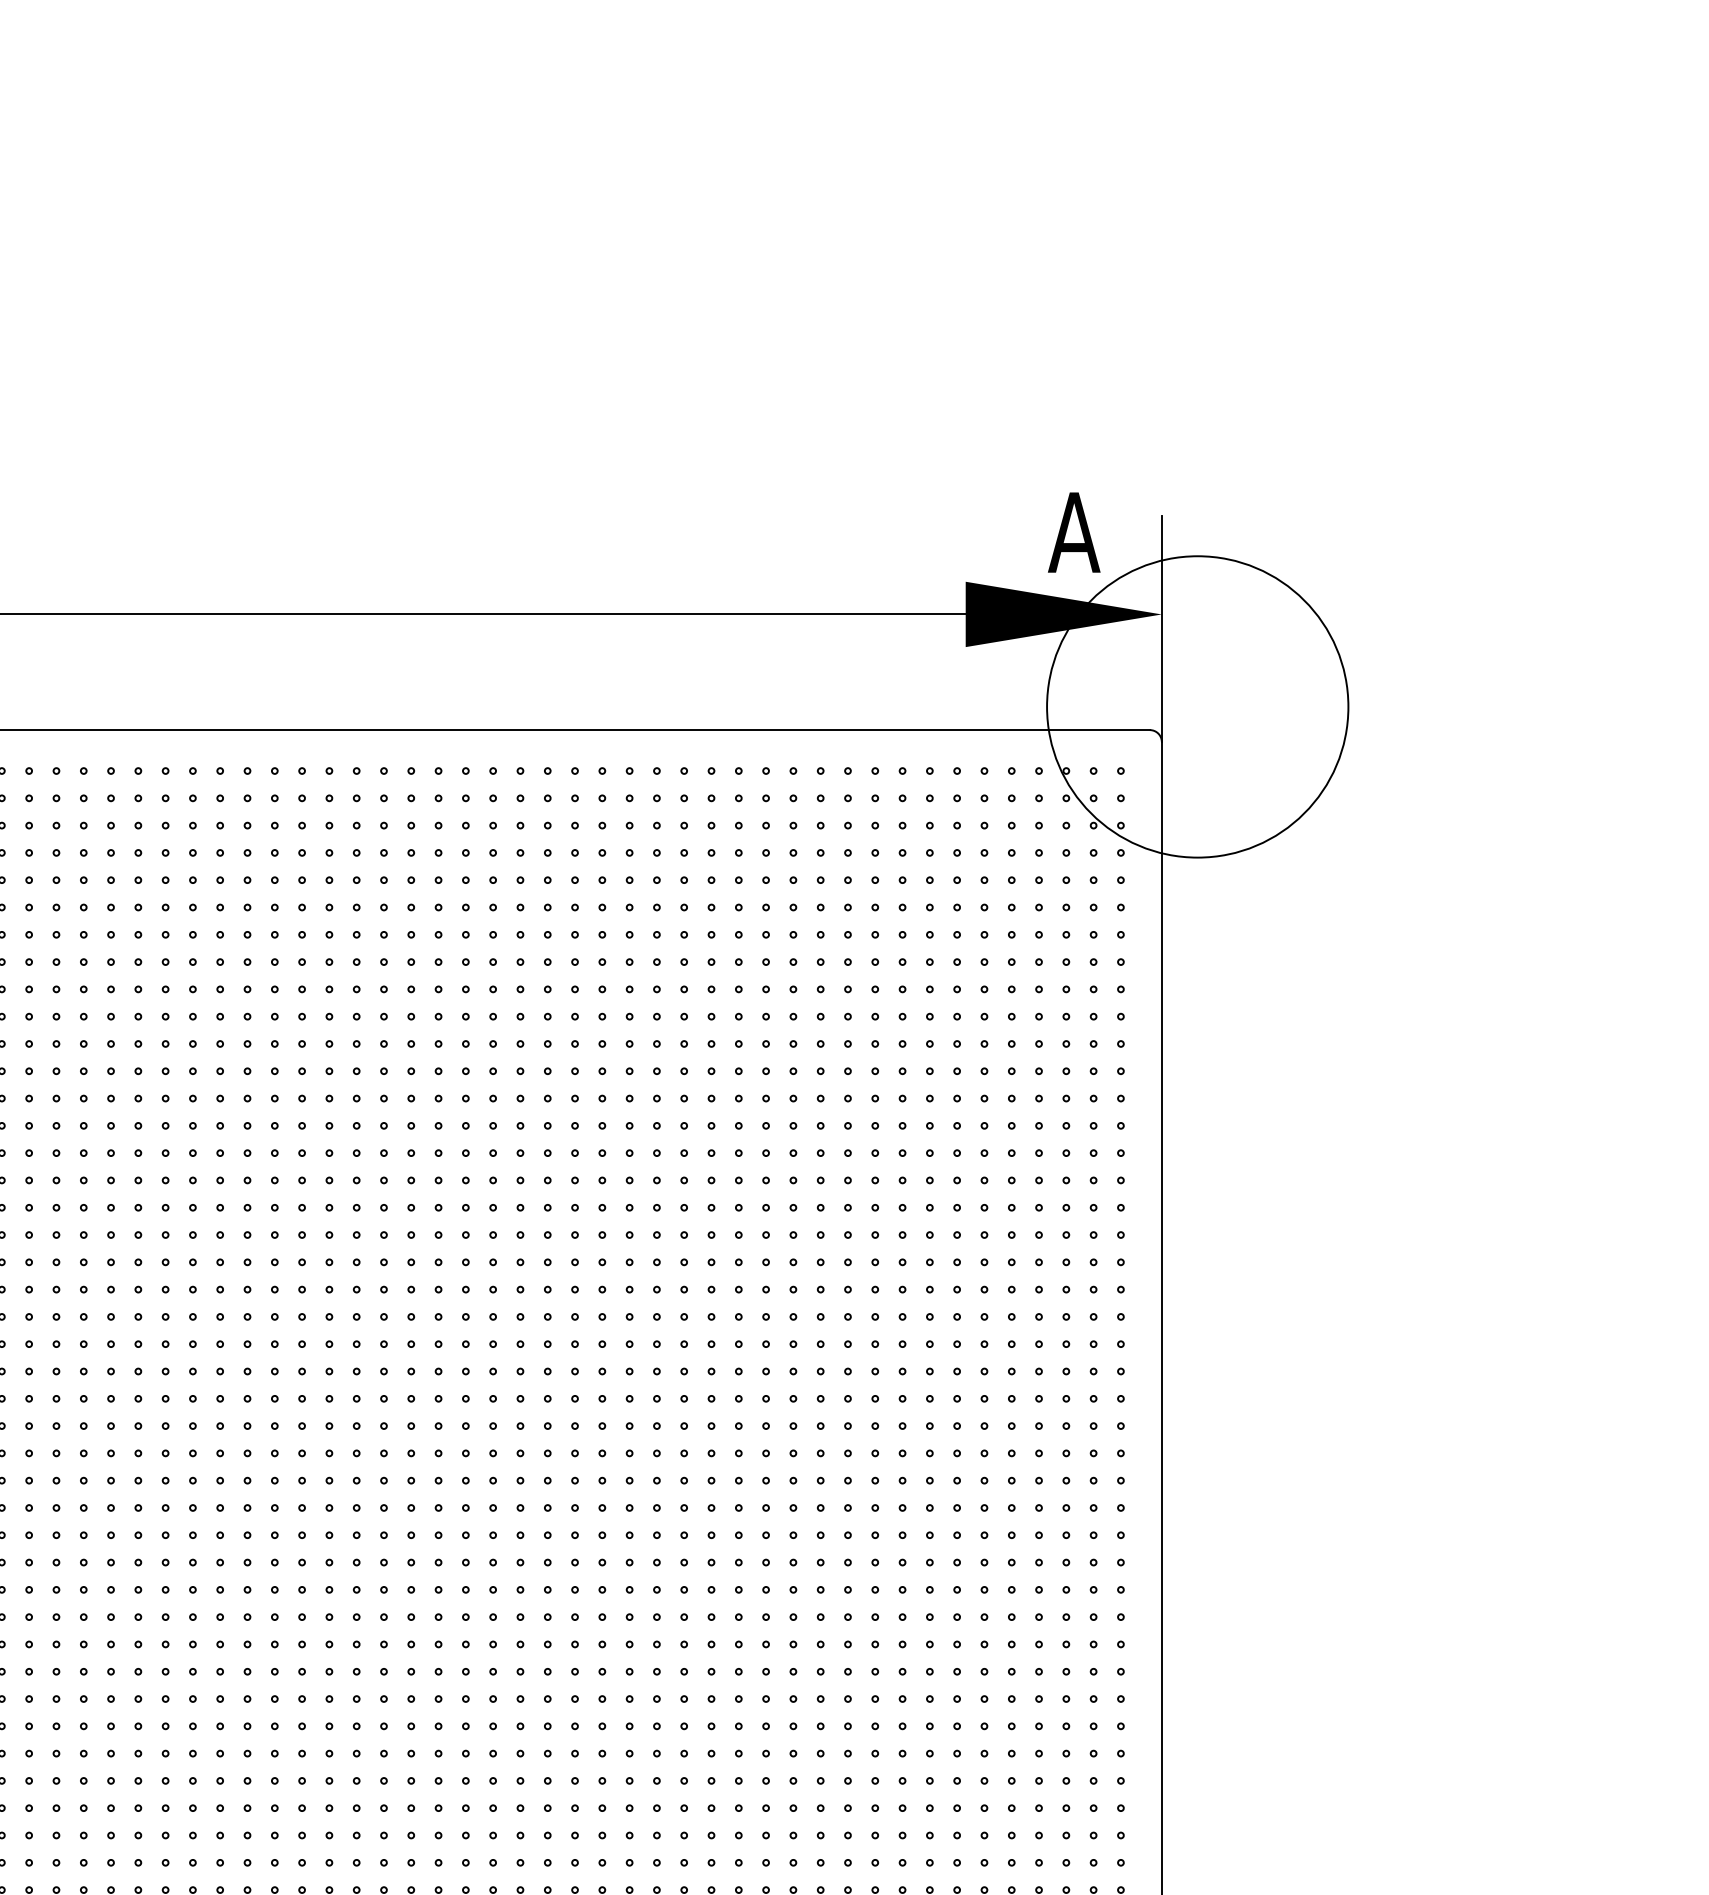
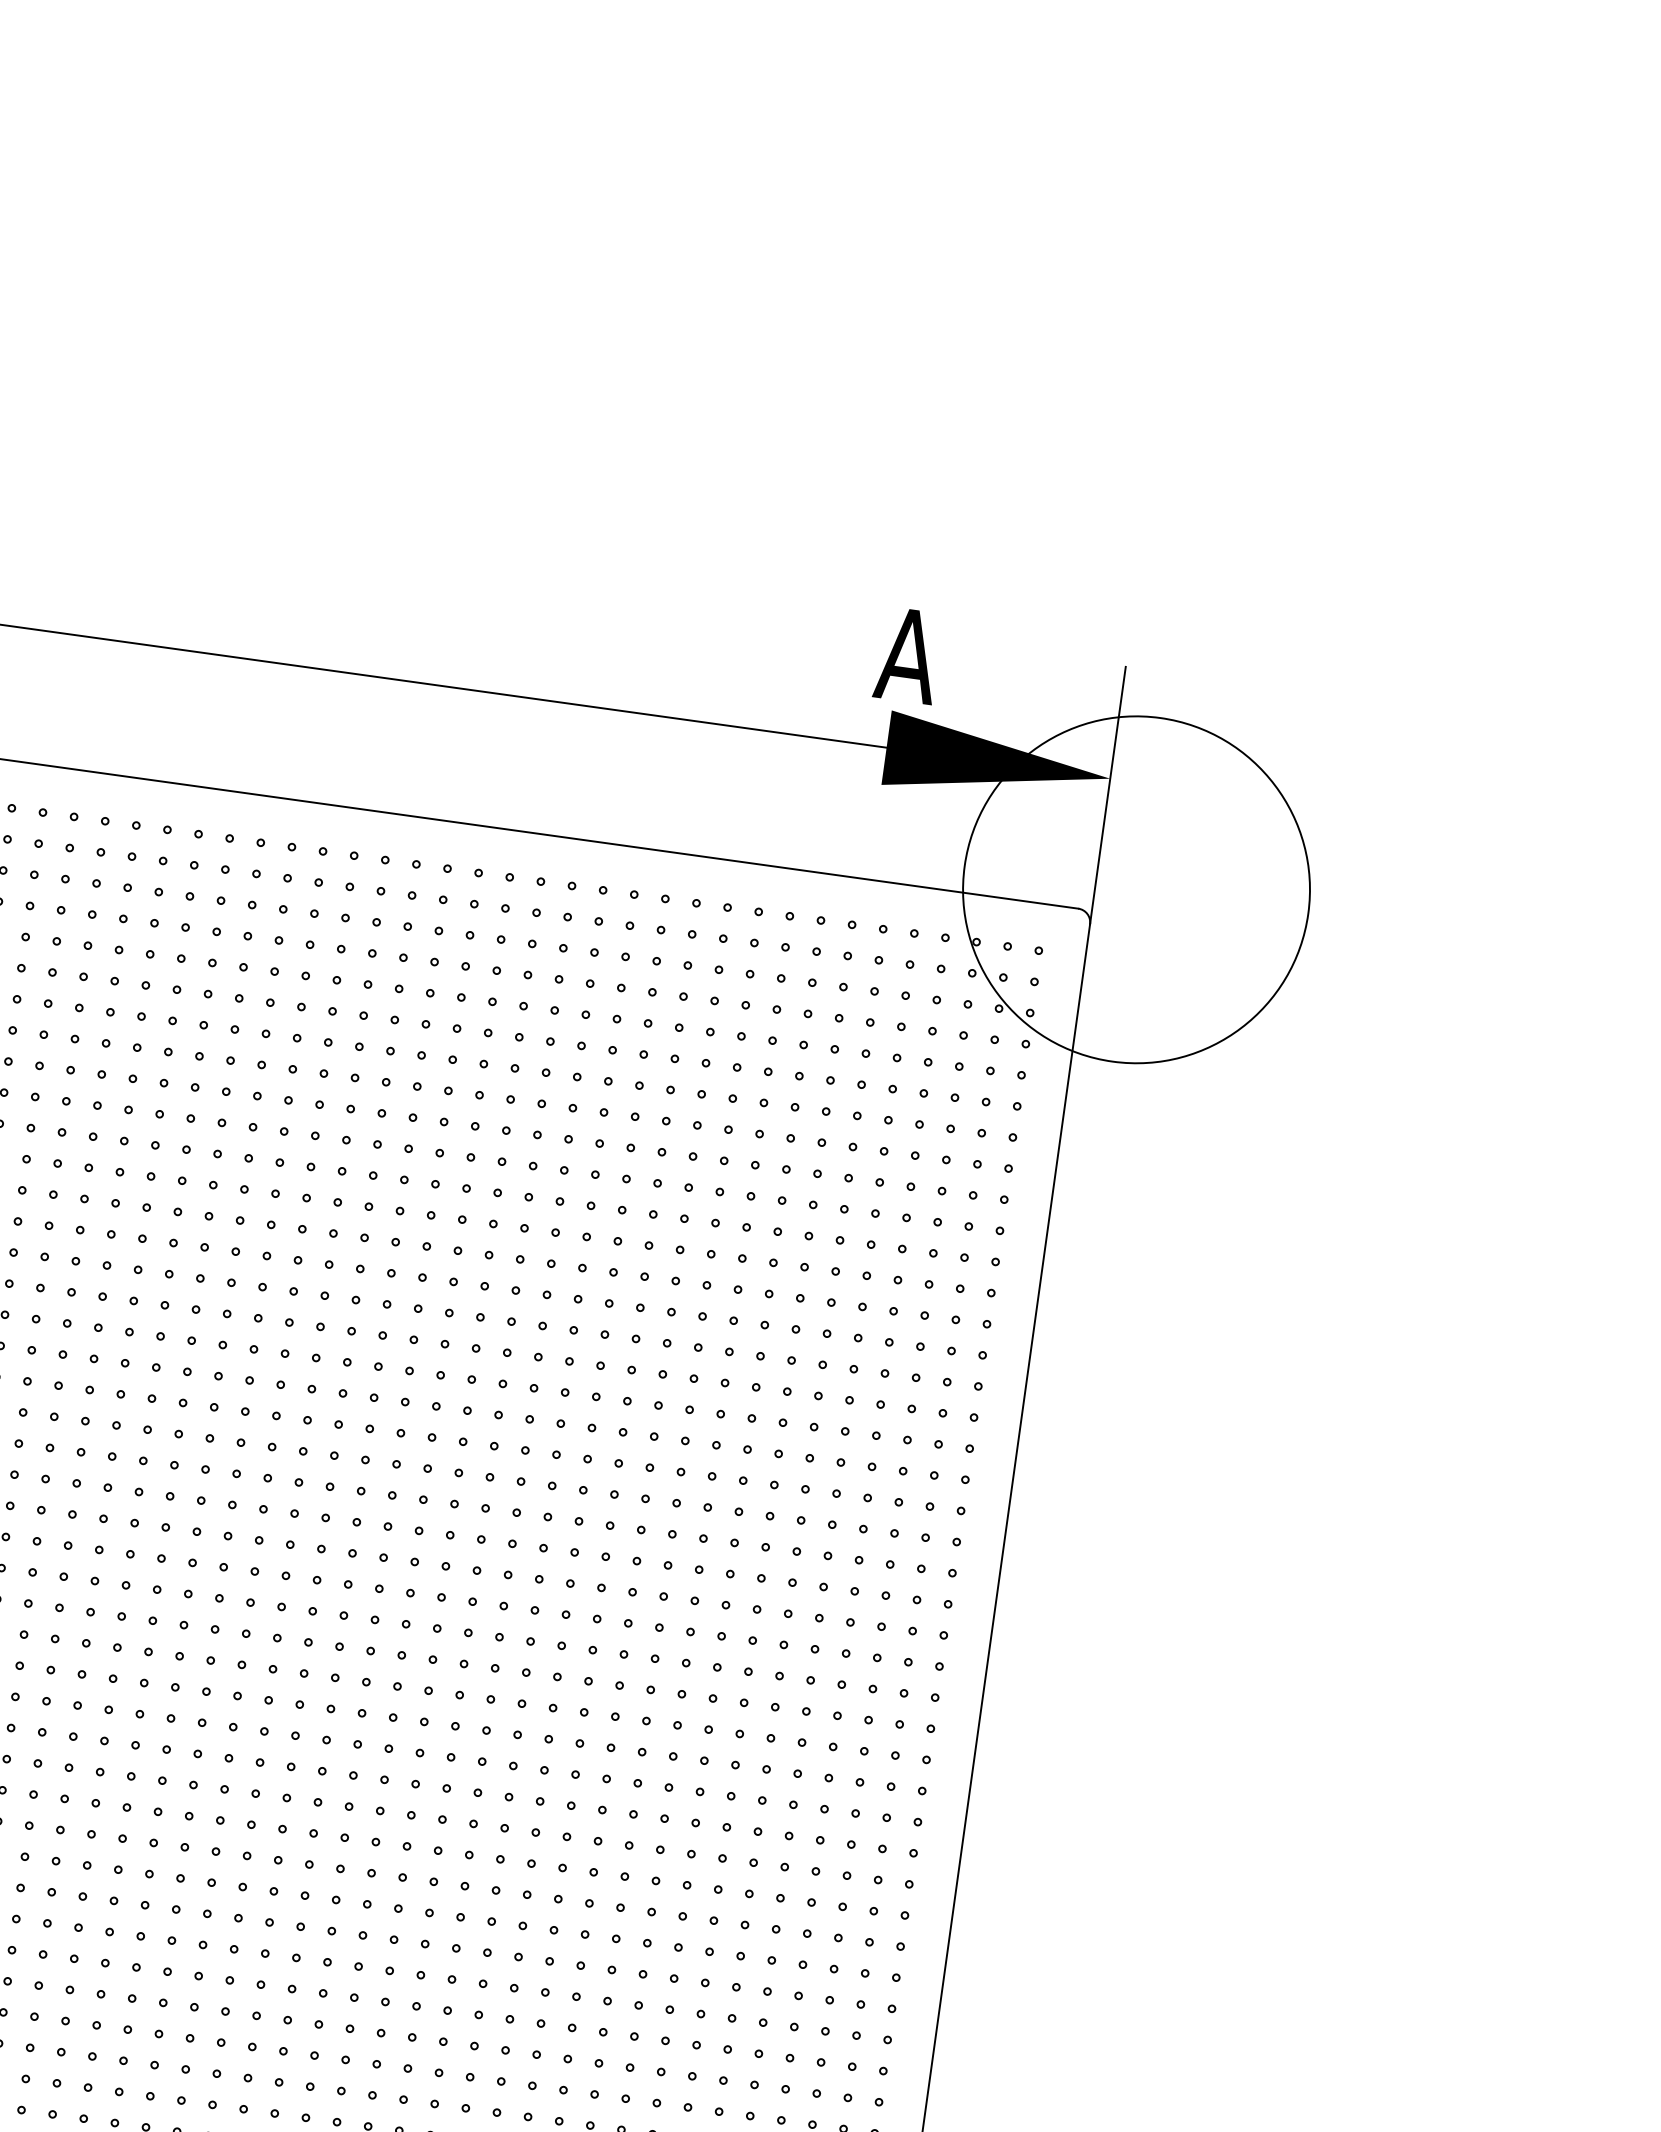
text: (1074, 532) -> (908, 655), moved

